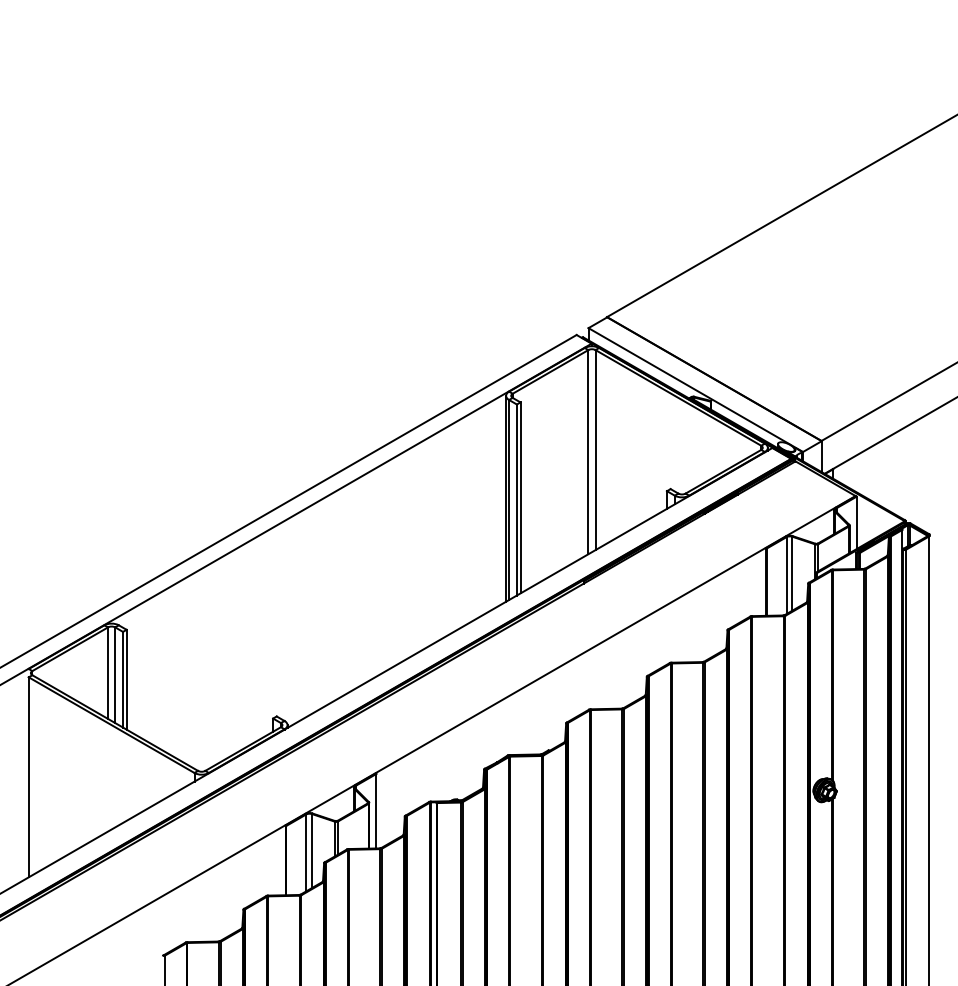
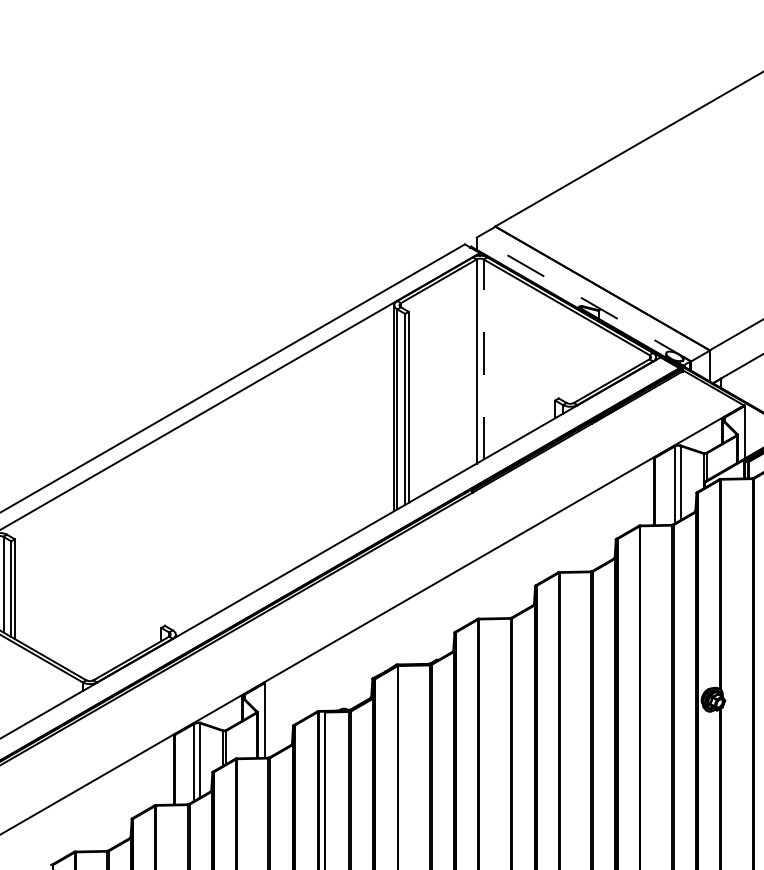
line: (695, 390) -> (583, 299), solid -> dashed
line: (595, 449) -> (483, 358), solid -> dashed

